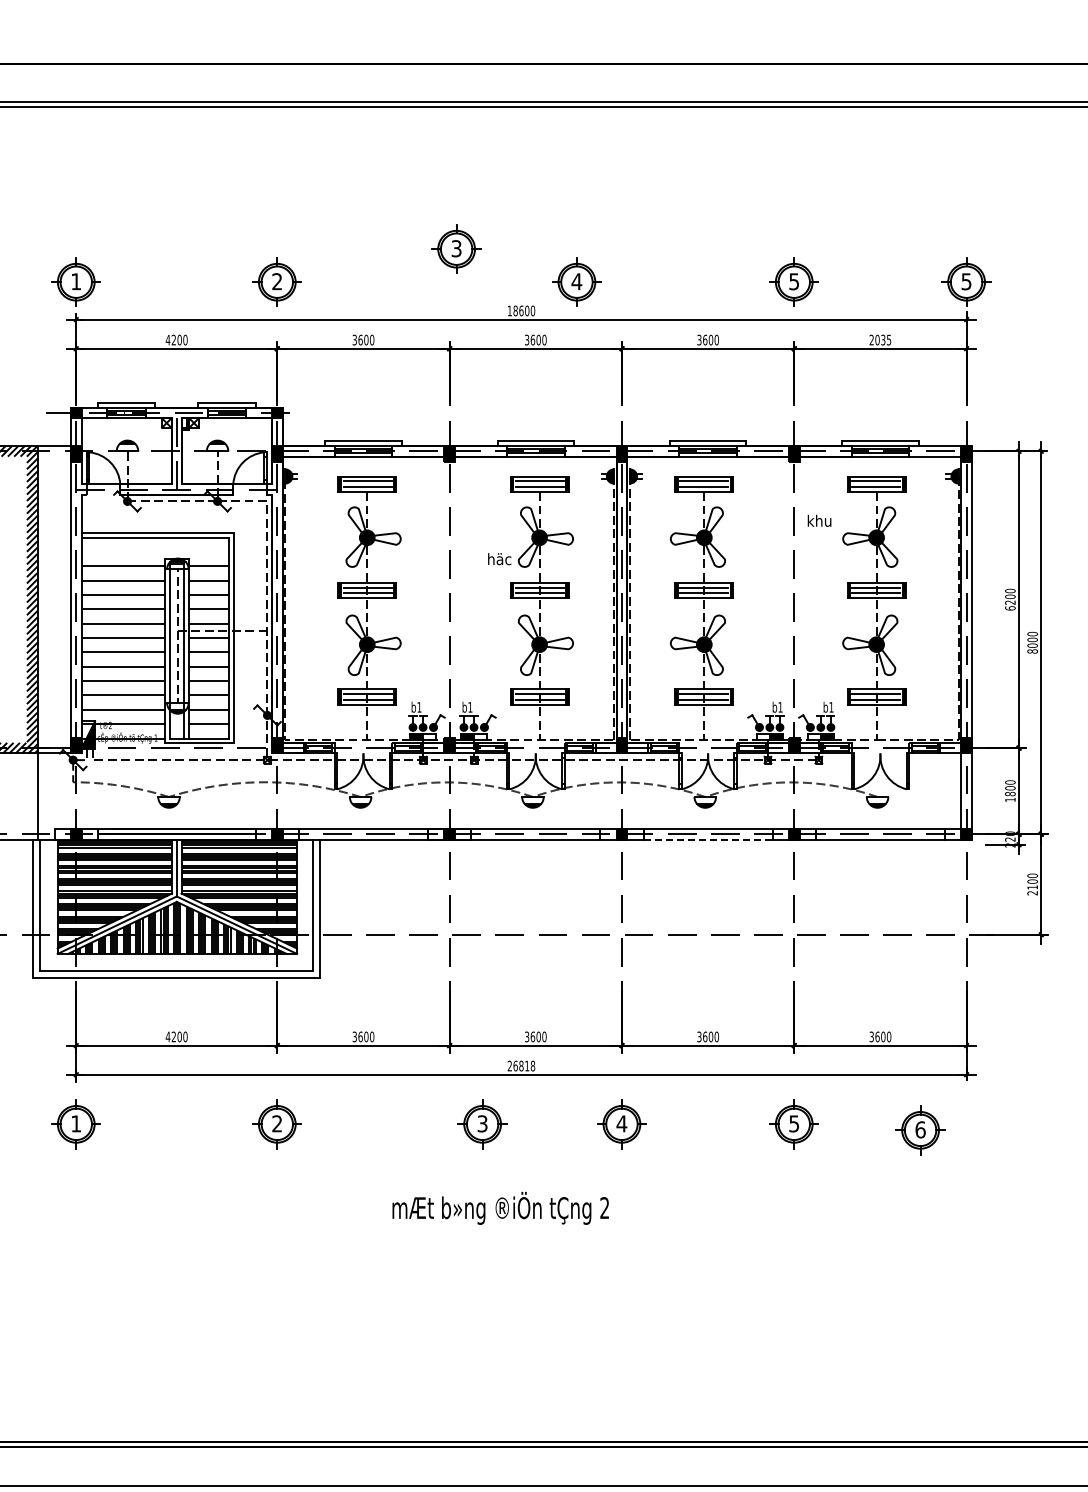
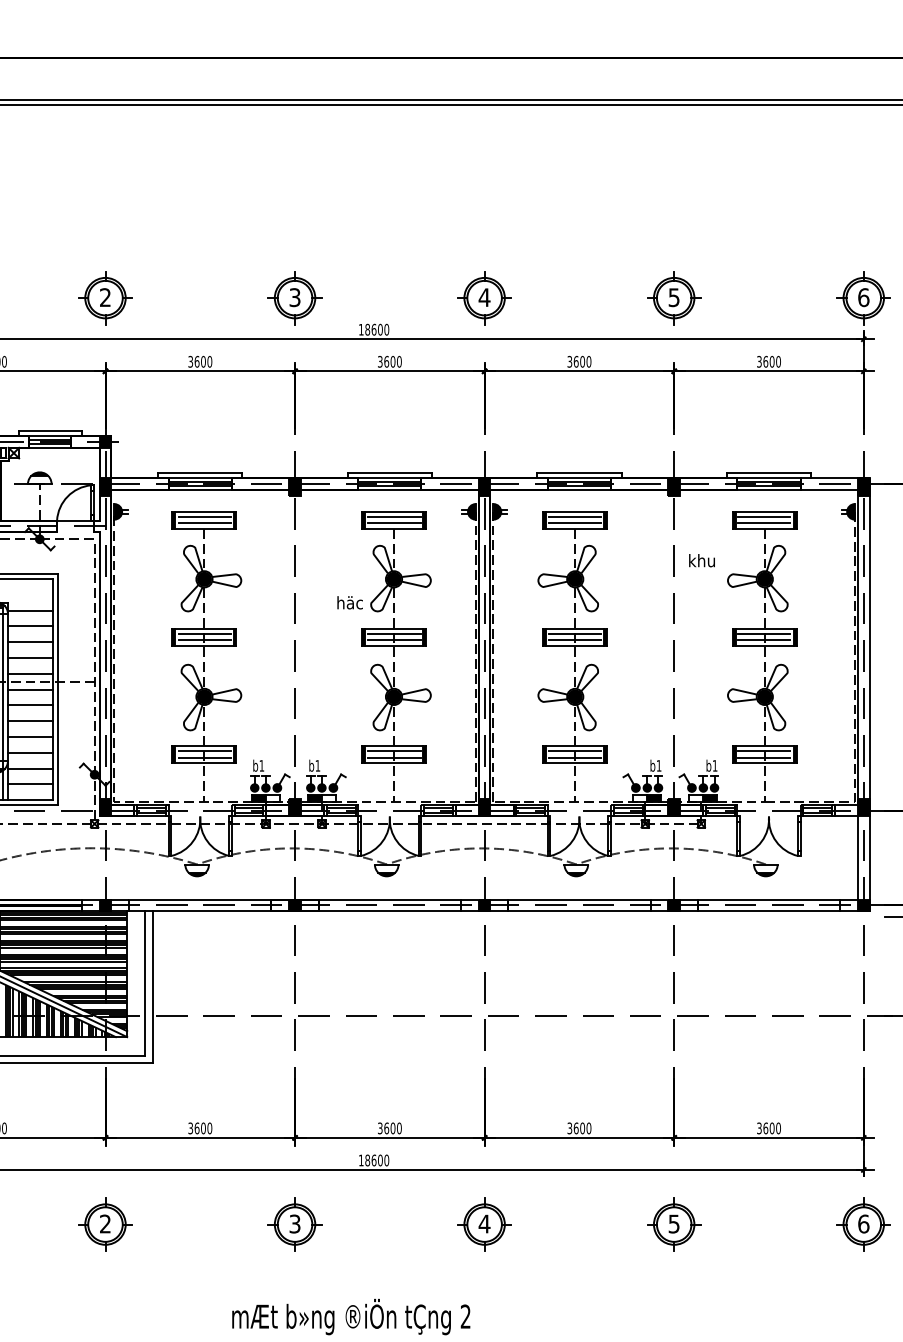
part: (456, 248) -> (294, 297), moved
part: (576, 281) -> (484, 297), moved
text: (966, 281) -> (863, 297), 5 -> 6
text: (880, 339) -> (769, 361), 2035 -> 3600
line: (708, 839) -> (579, 911), dashed -> solid
text: (521, 1065) -> (374, 1159), 26818 -> 18600
part: (482, 1124) -> (294, 1224), moved
part: (920, 1130) -> (863, 1224), moved

